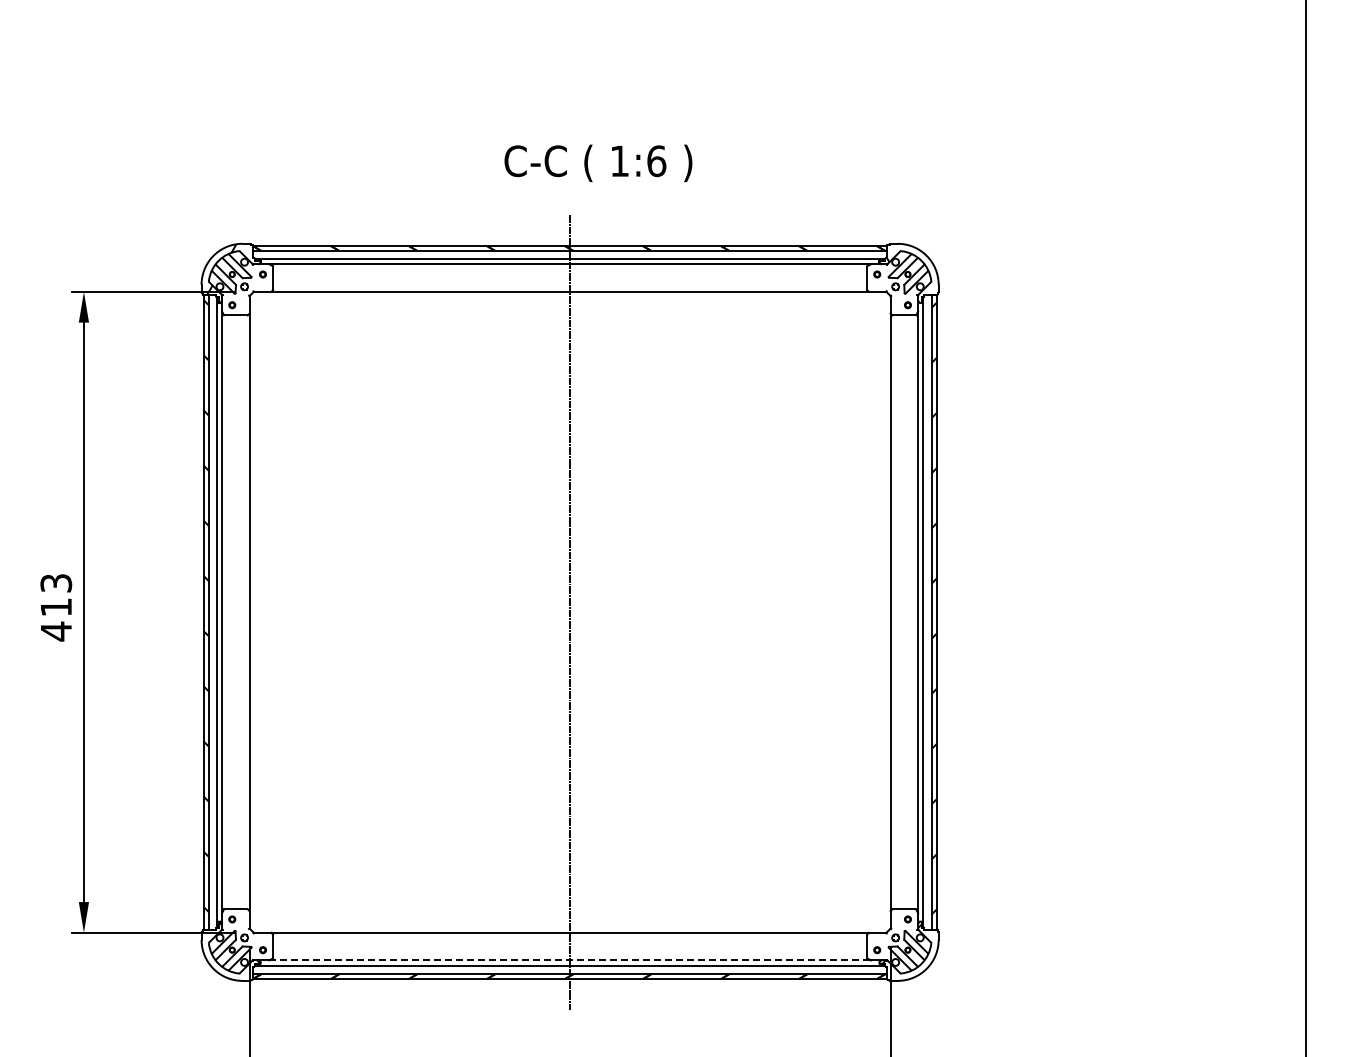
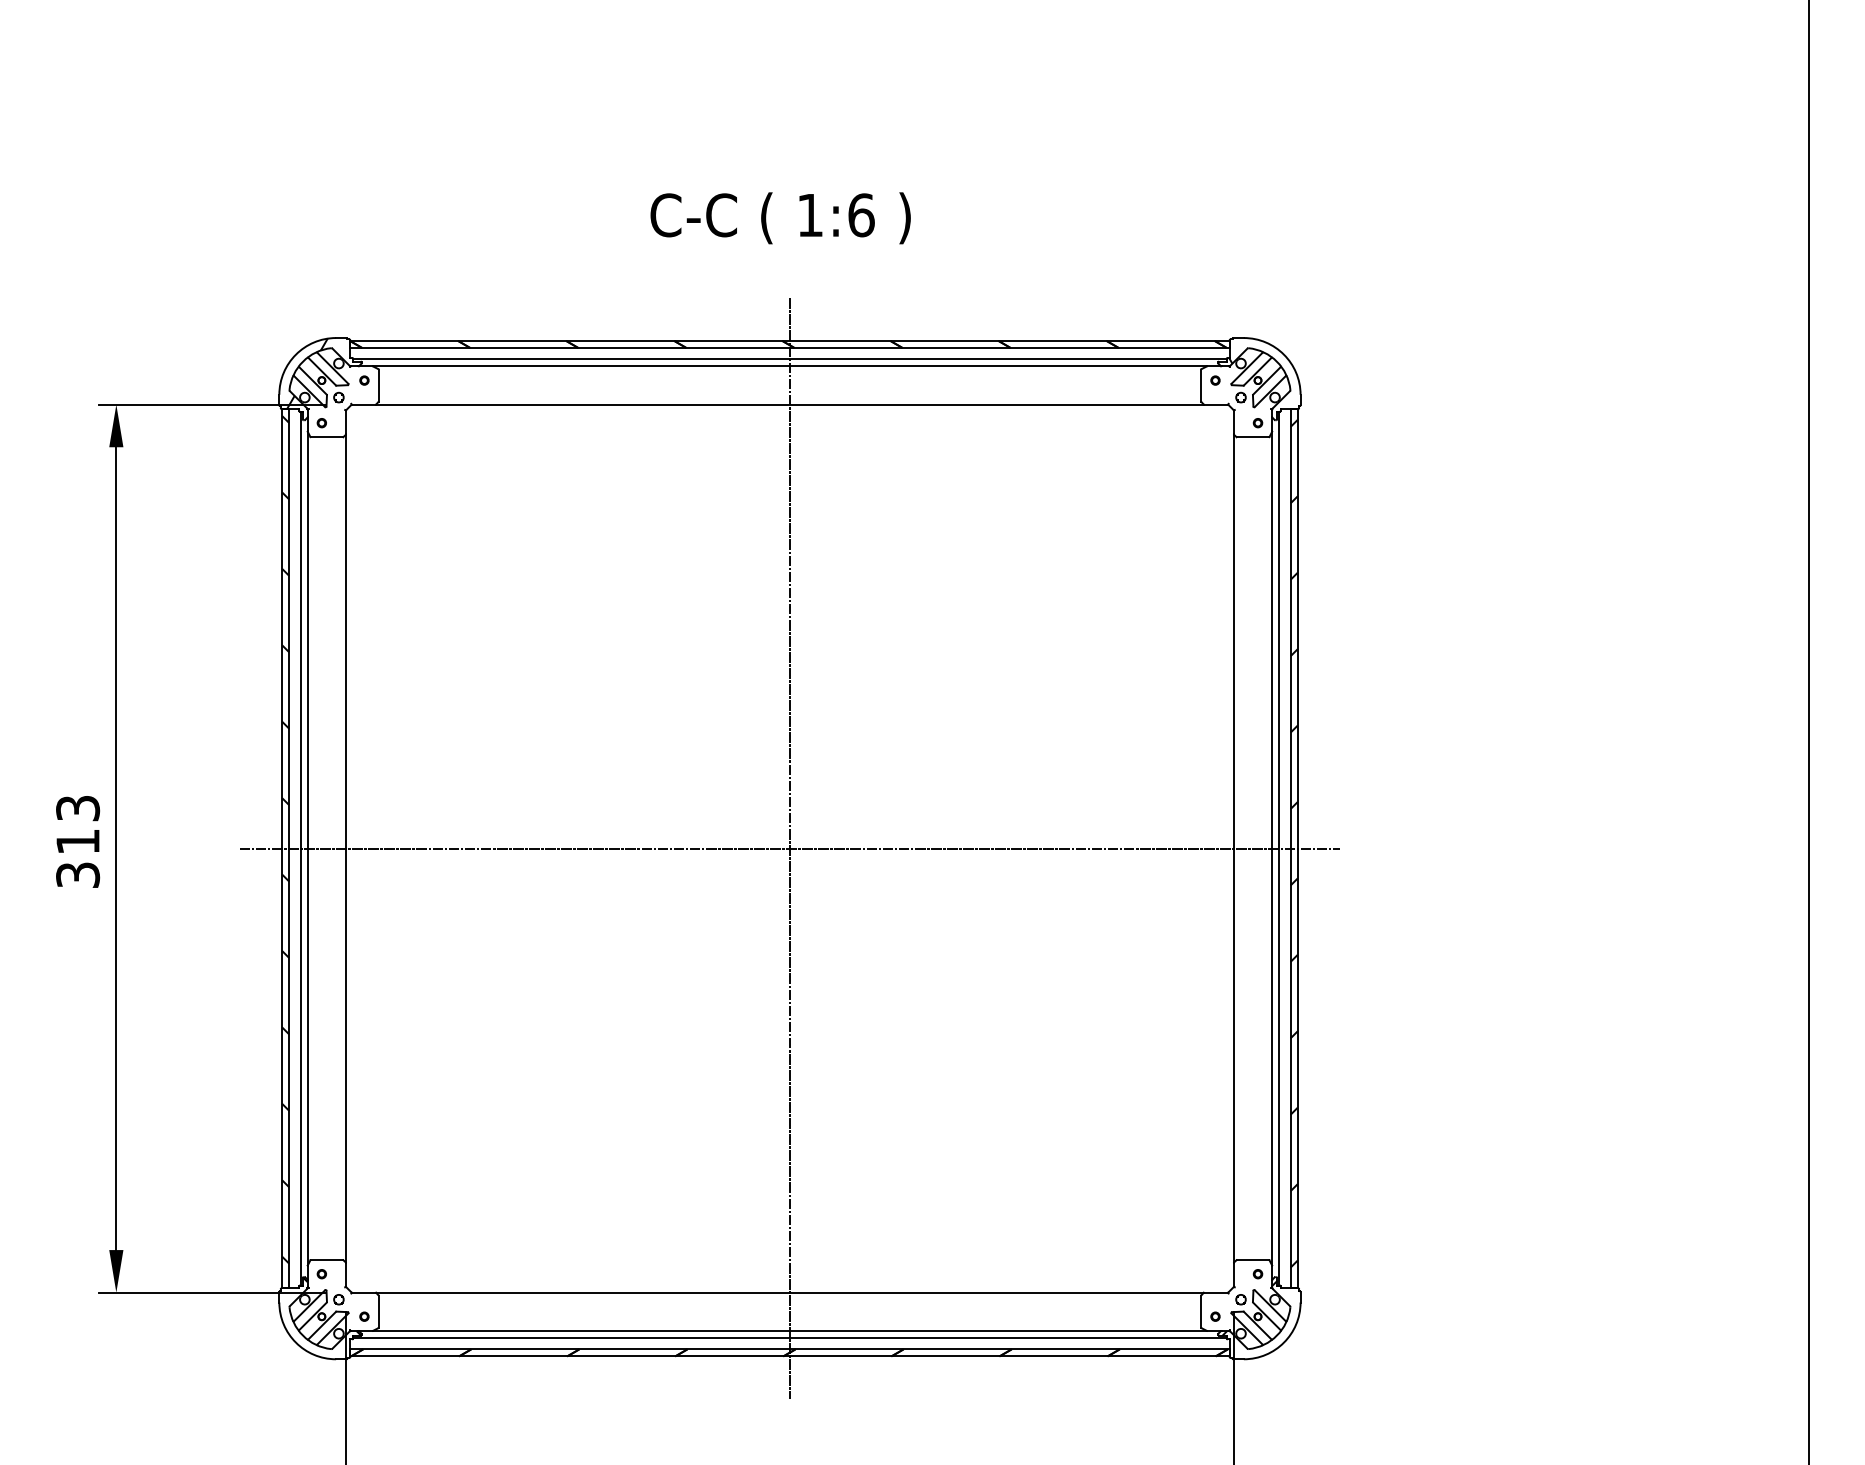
text: (598, 163) -> (780, 218), moved
line: (569, 612) -> (789, 848), added
text: (56, 631) -> (78, 875), 413 -> 313
line: (570, 960) -> (790, 1331), dashed -> solid

